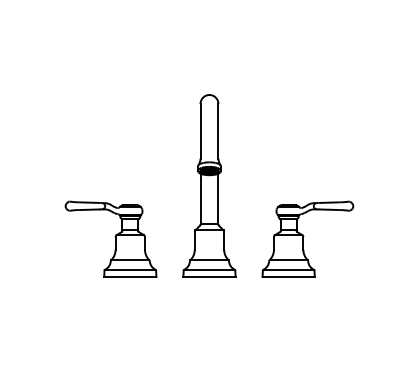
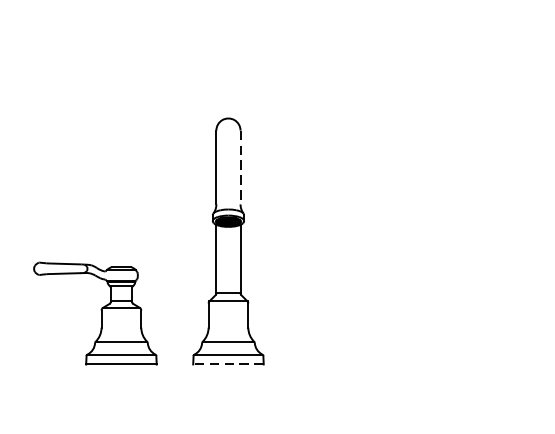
line: (218, 131) -> (240, 167), solid -> dashed
part: (307, 238) -> (360, 312), removed
line: (209, 276) -> (228, 363), solid -> dashed

